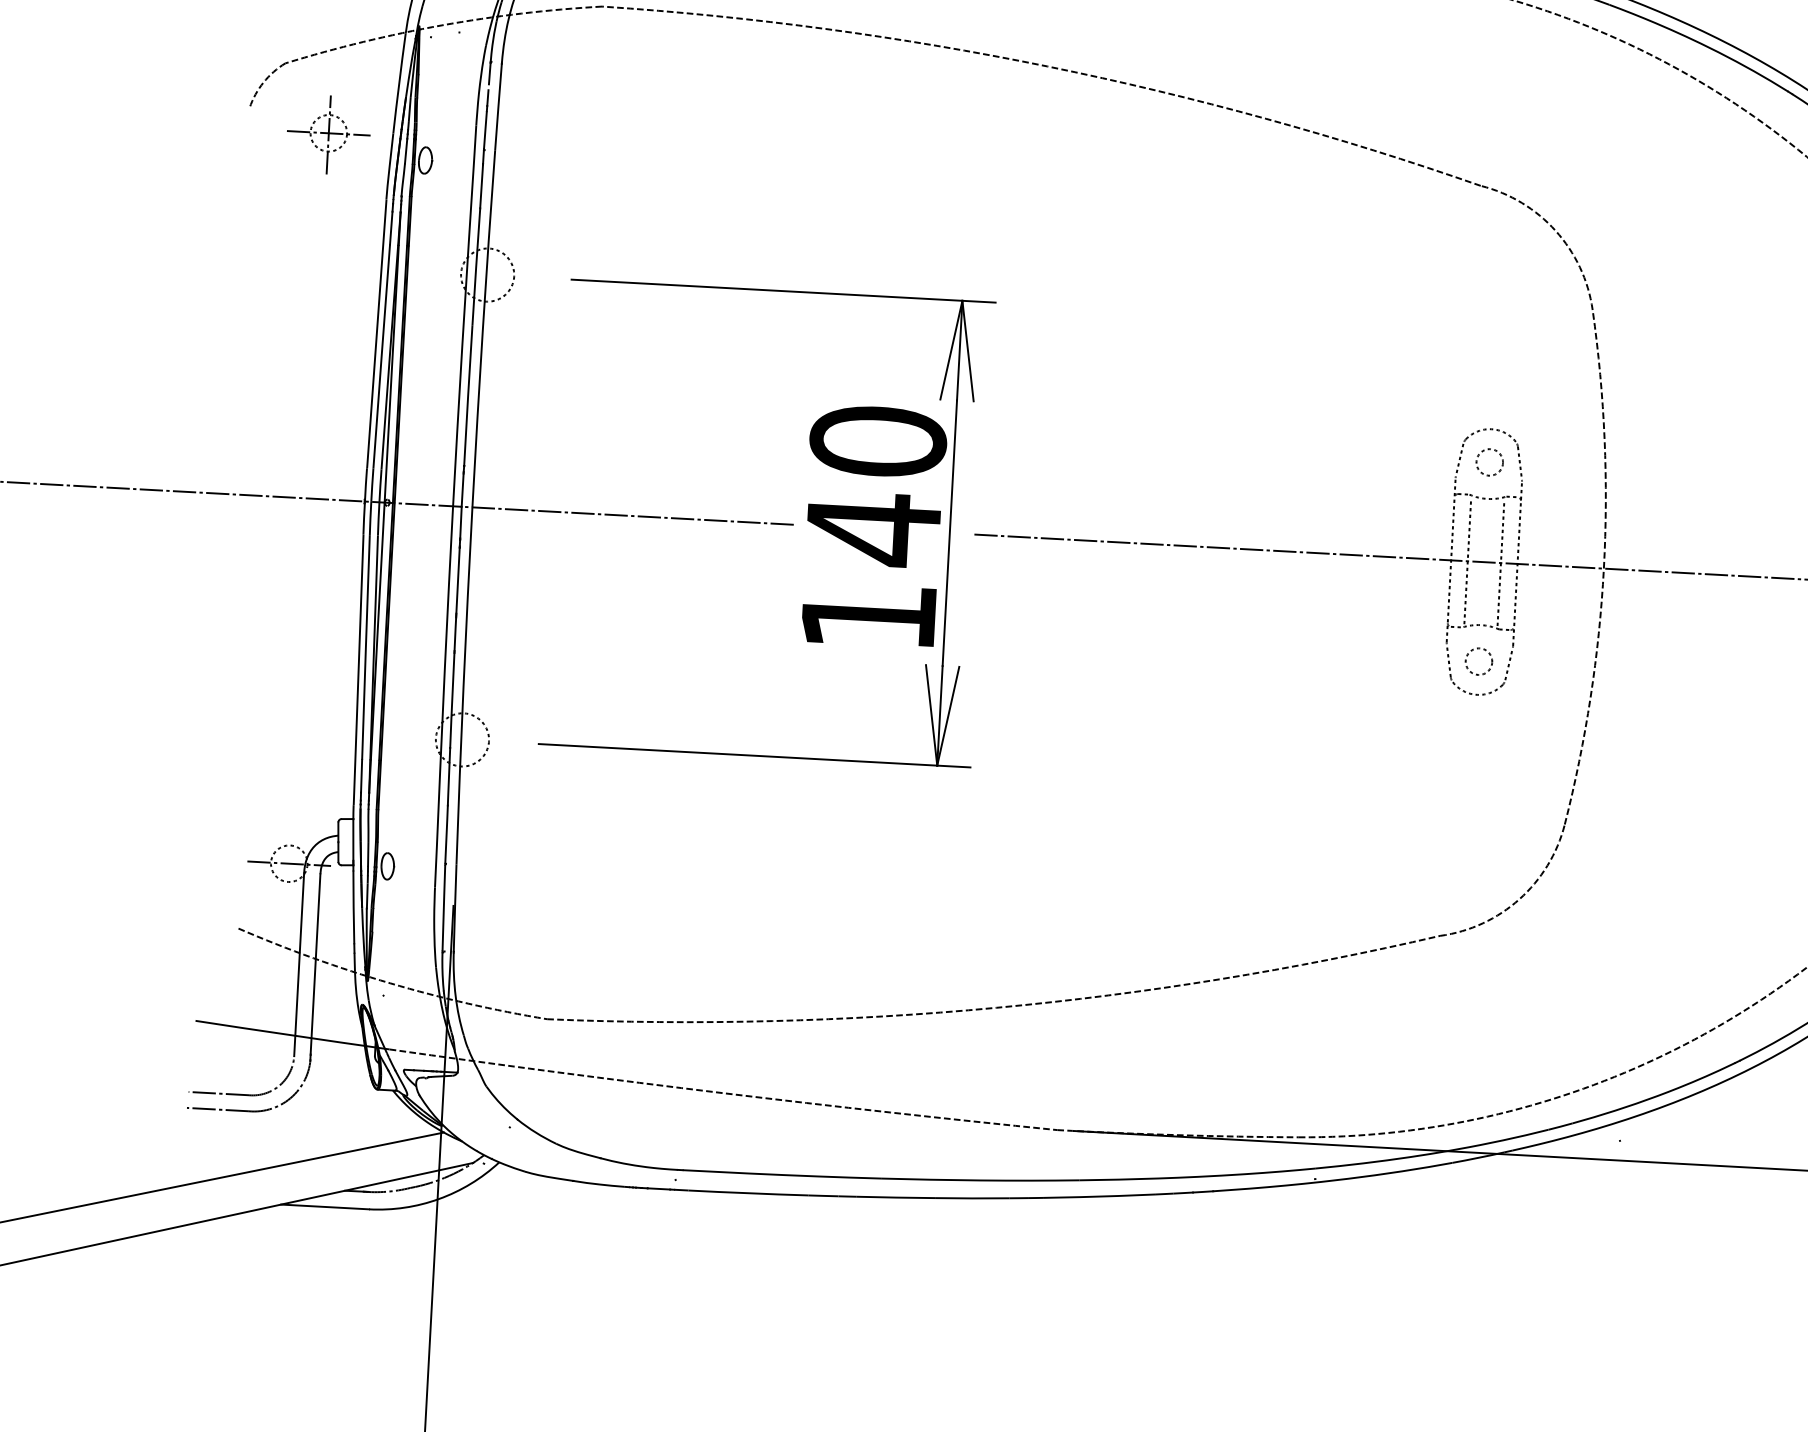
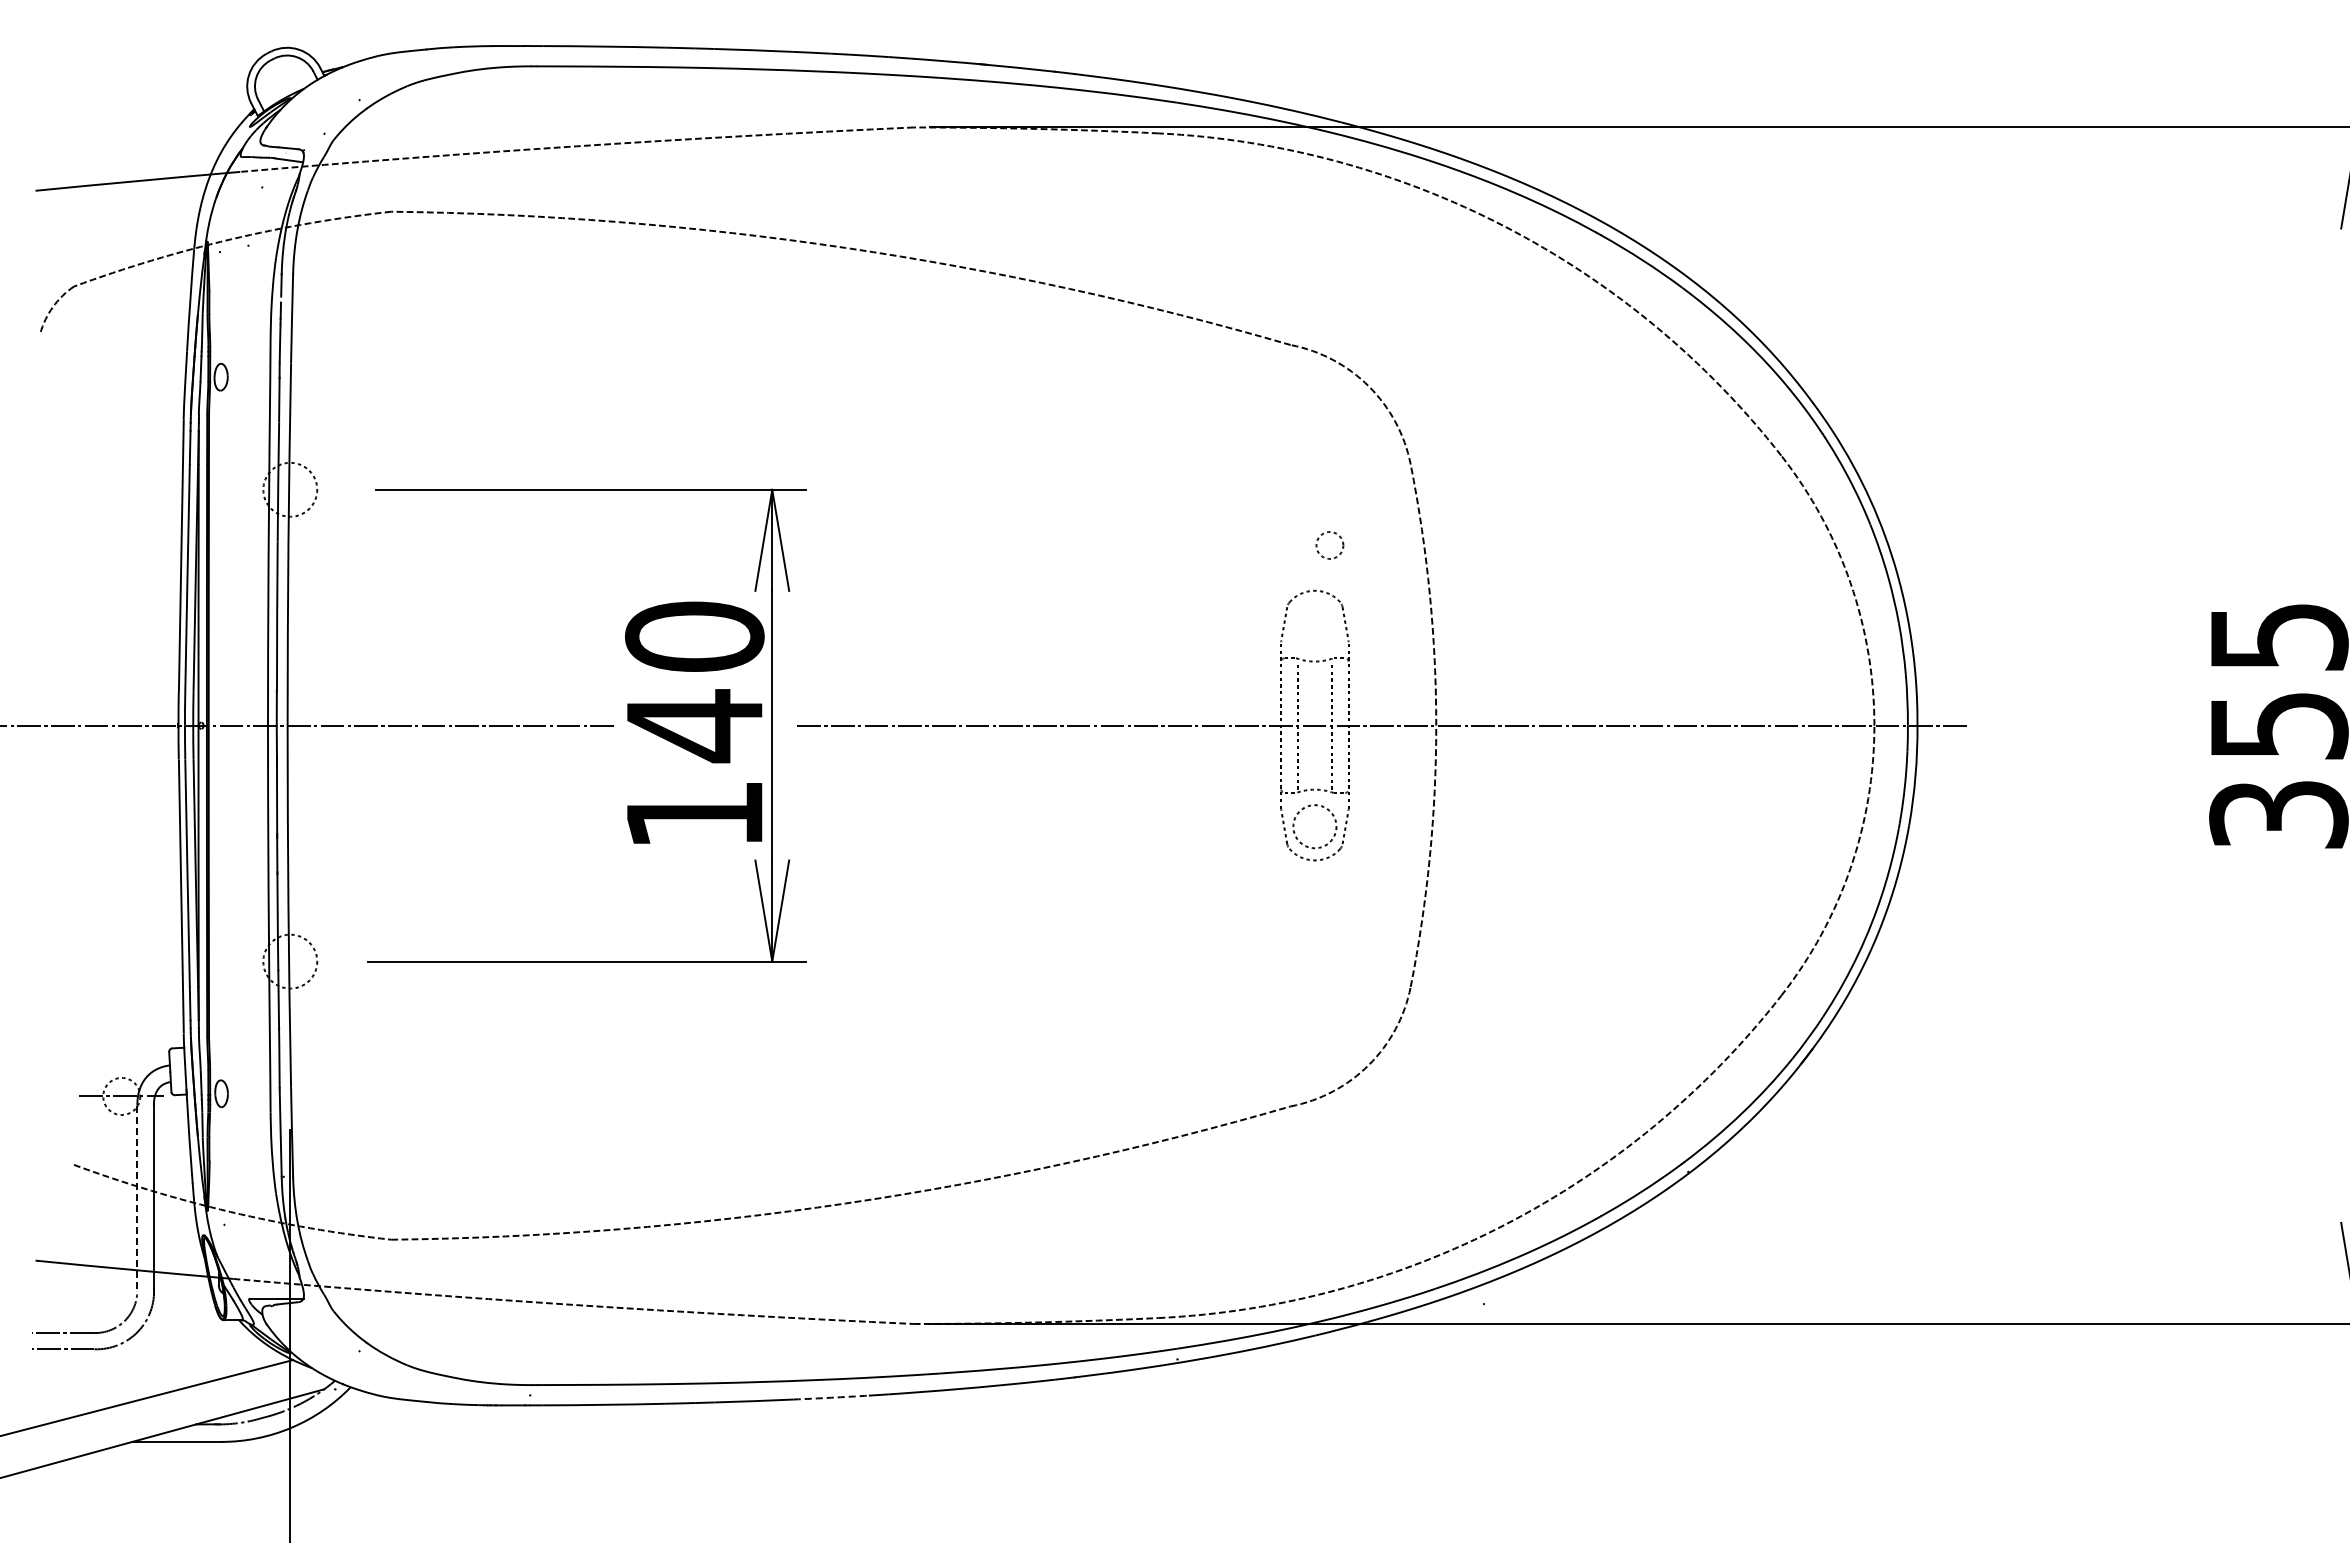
part: (328, 134) -> (121, 356), removed
circle: (1489, 462) -> (1329, 545), moved
circle: (1478, 661) -> (1314, 826), size x1.6
line: (299, 965) -> (137, 1198), solid -> dashed
arc: (972, 1198) -> (831, 1397), solid -> dashed

